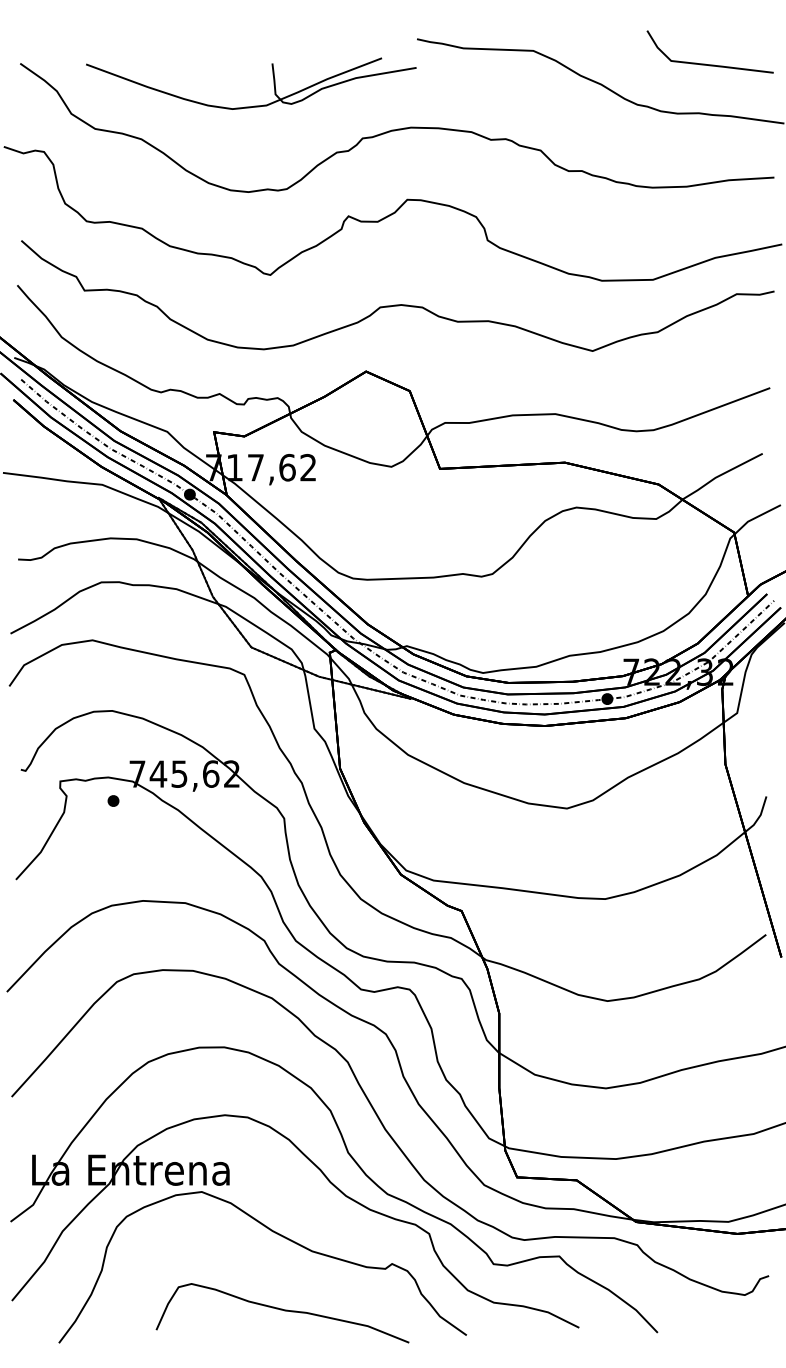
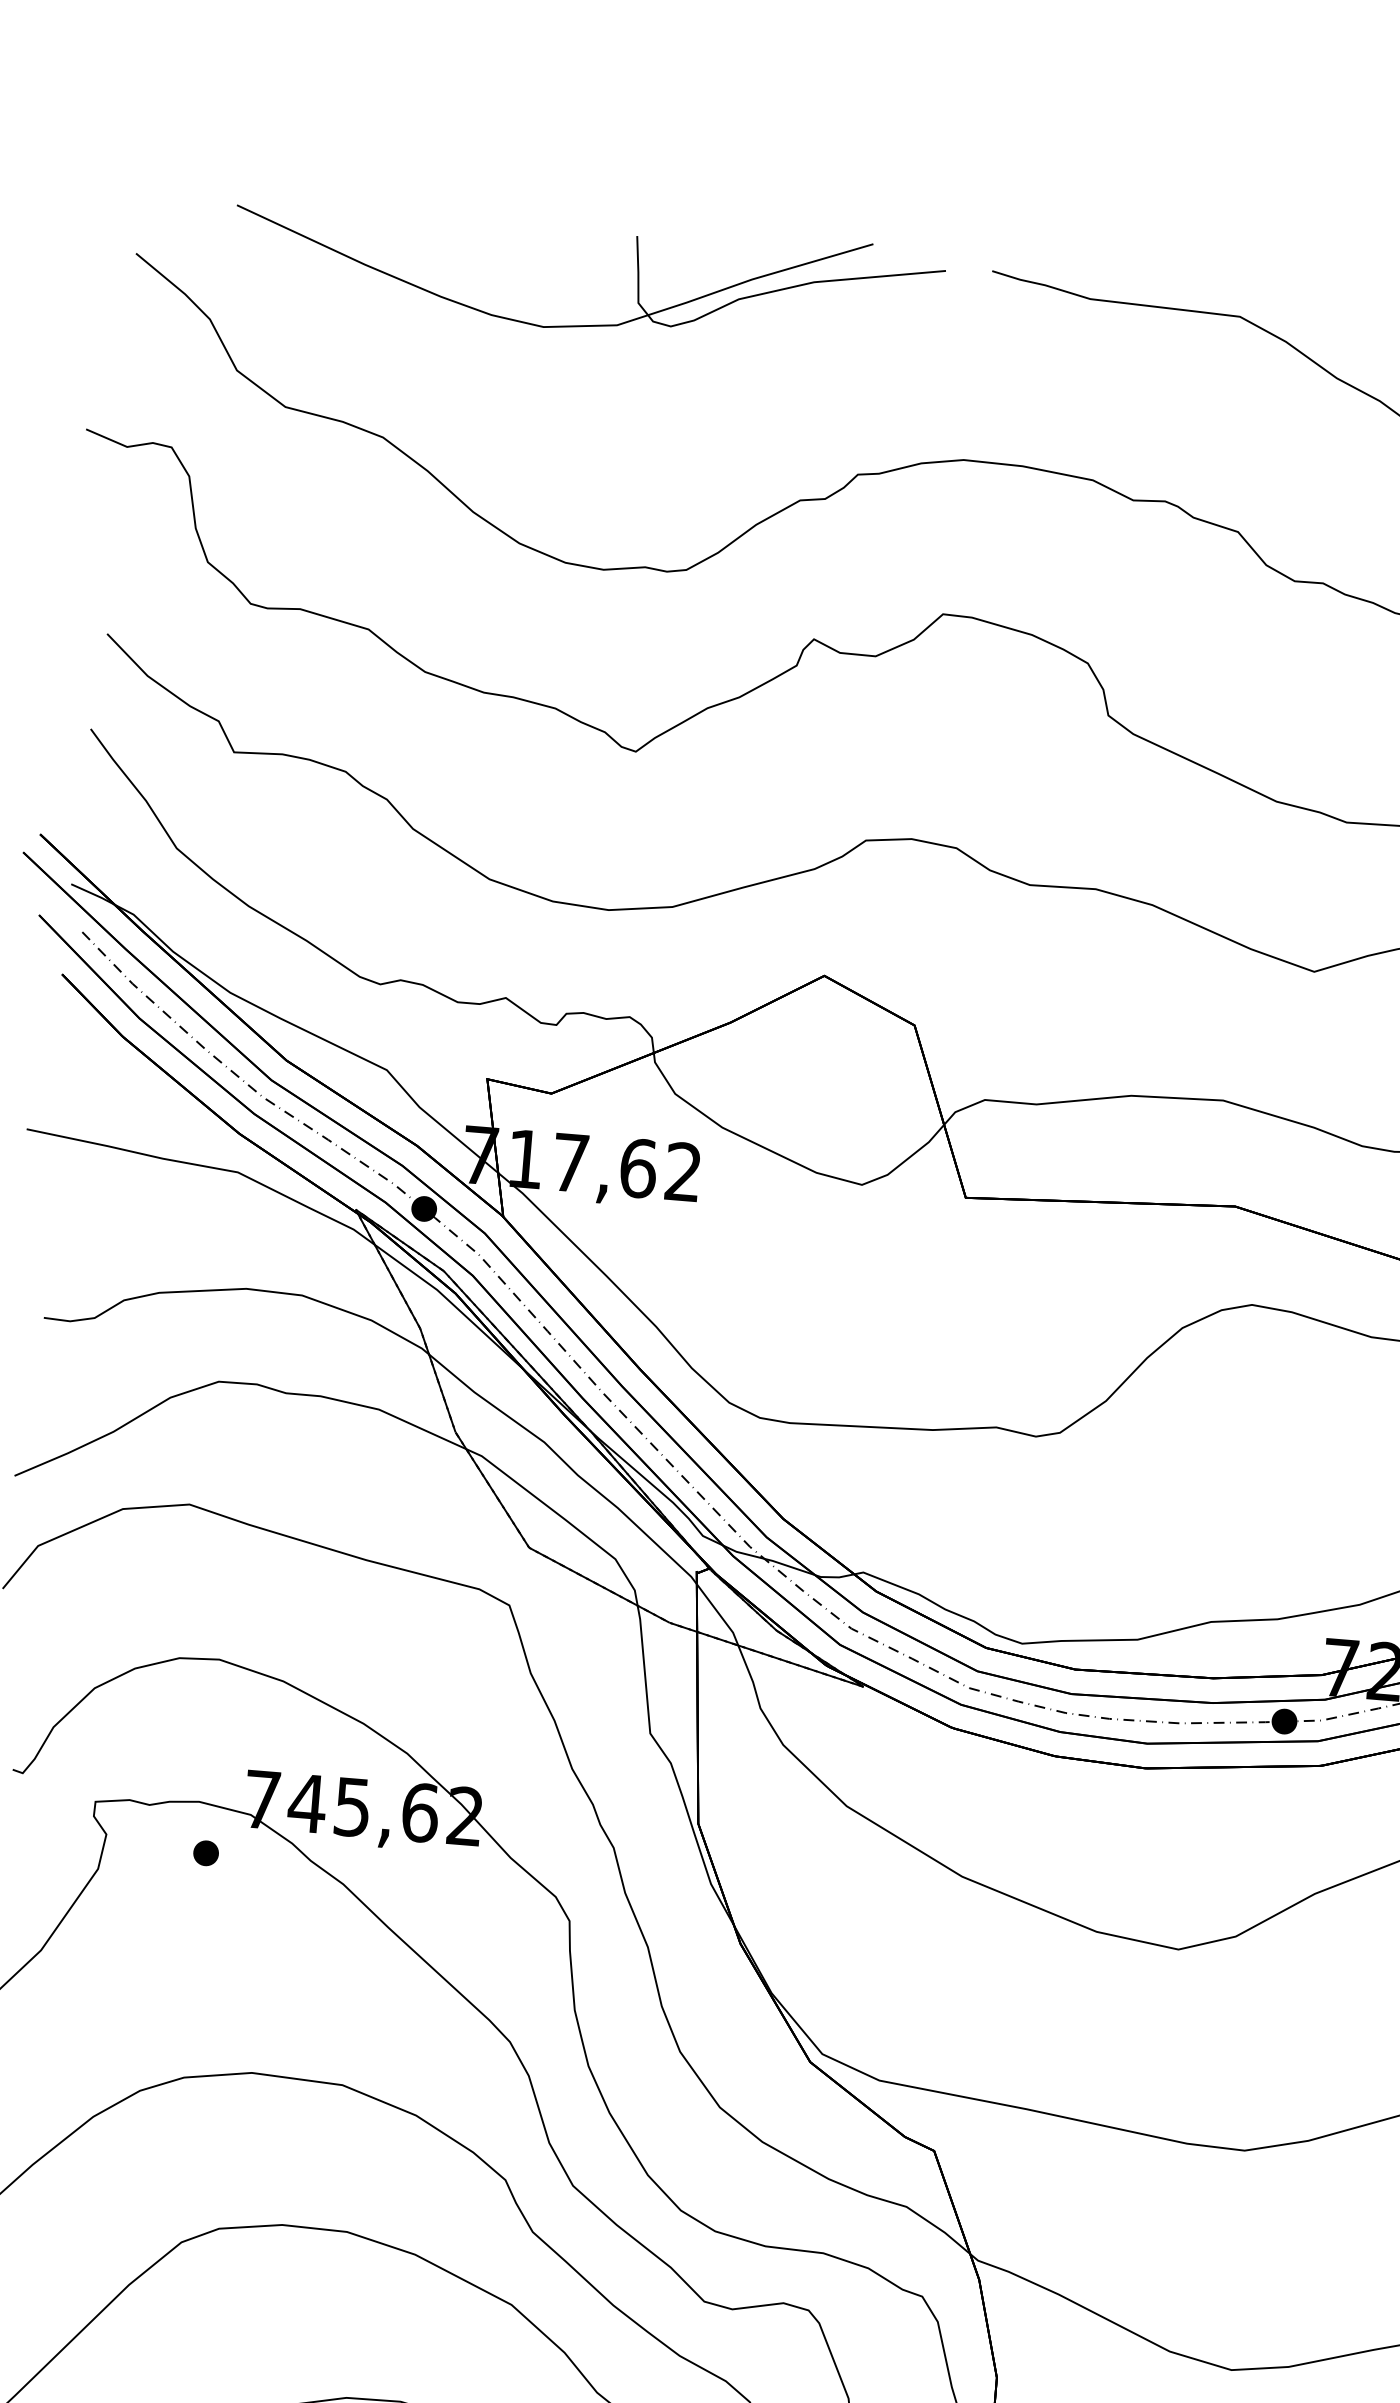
part: (273, 83) -> (635, 279), moved

